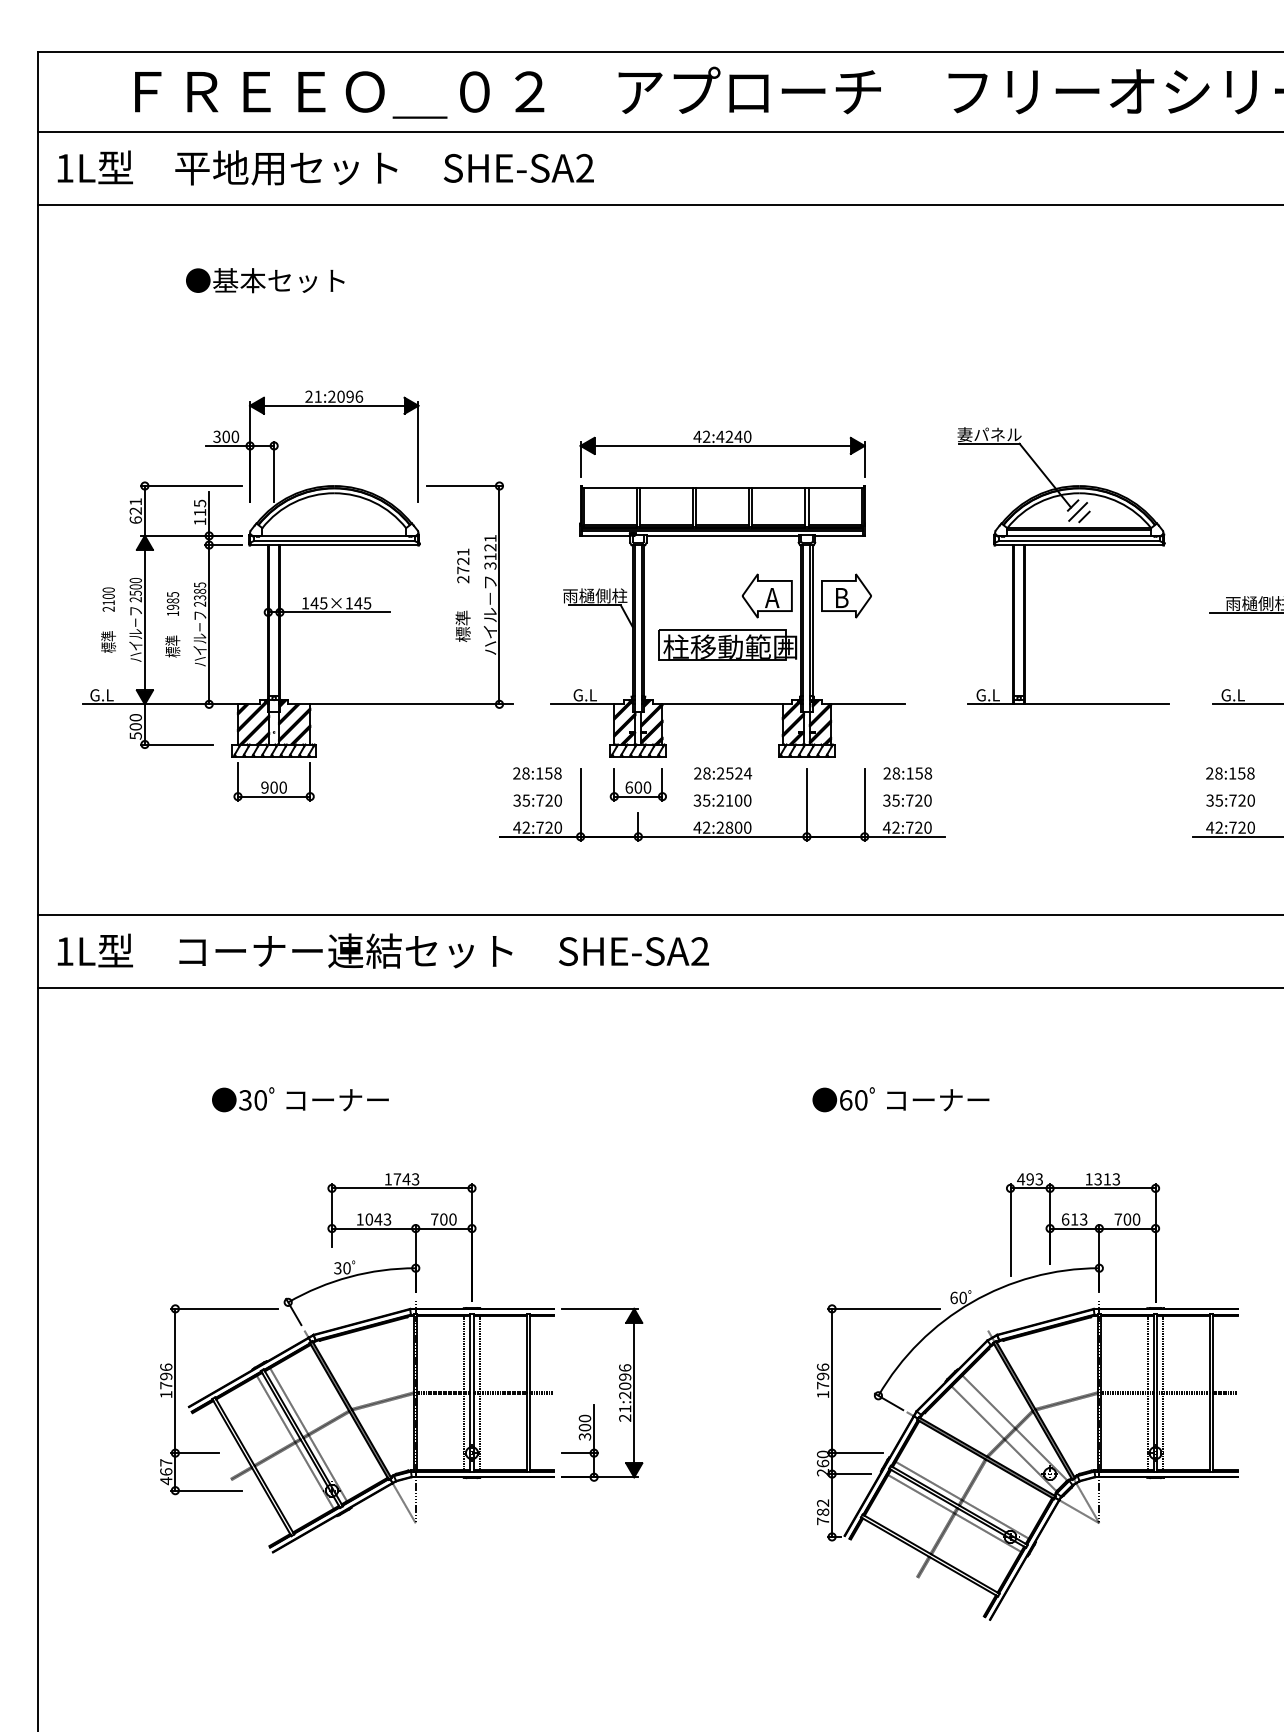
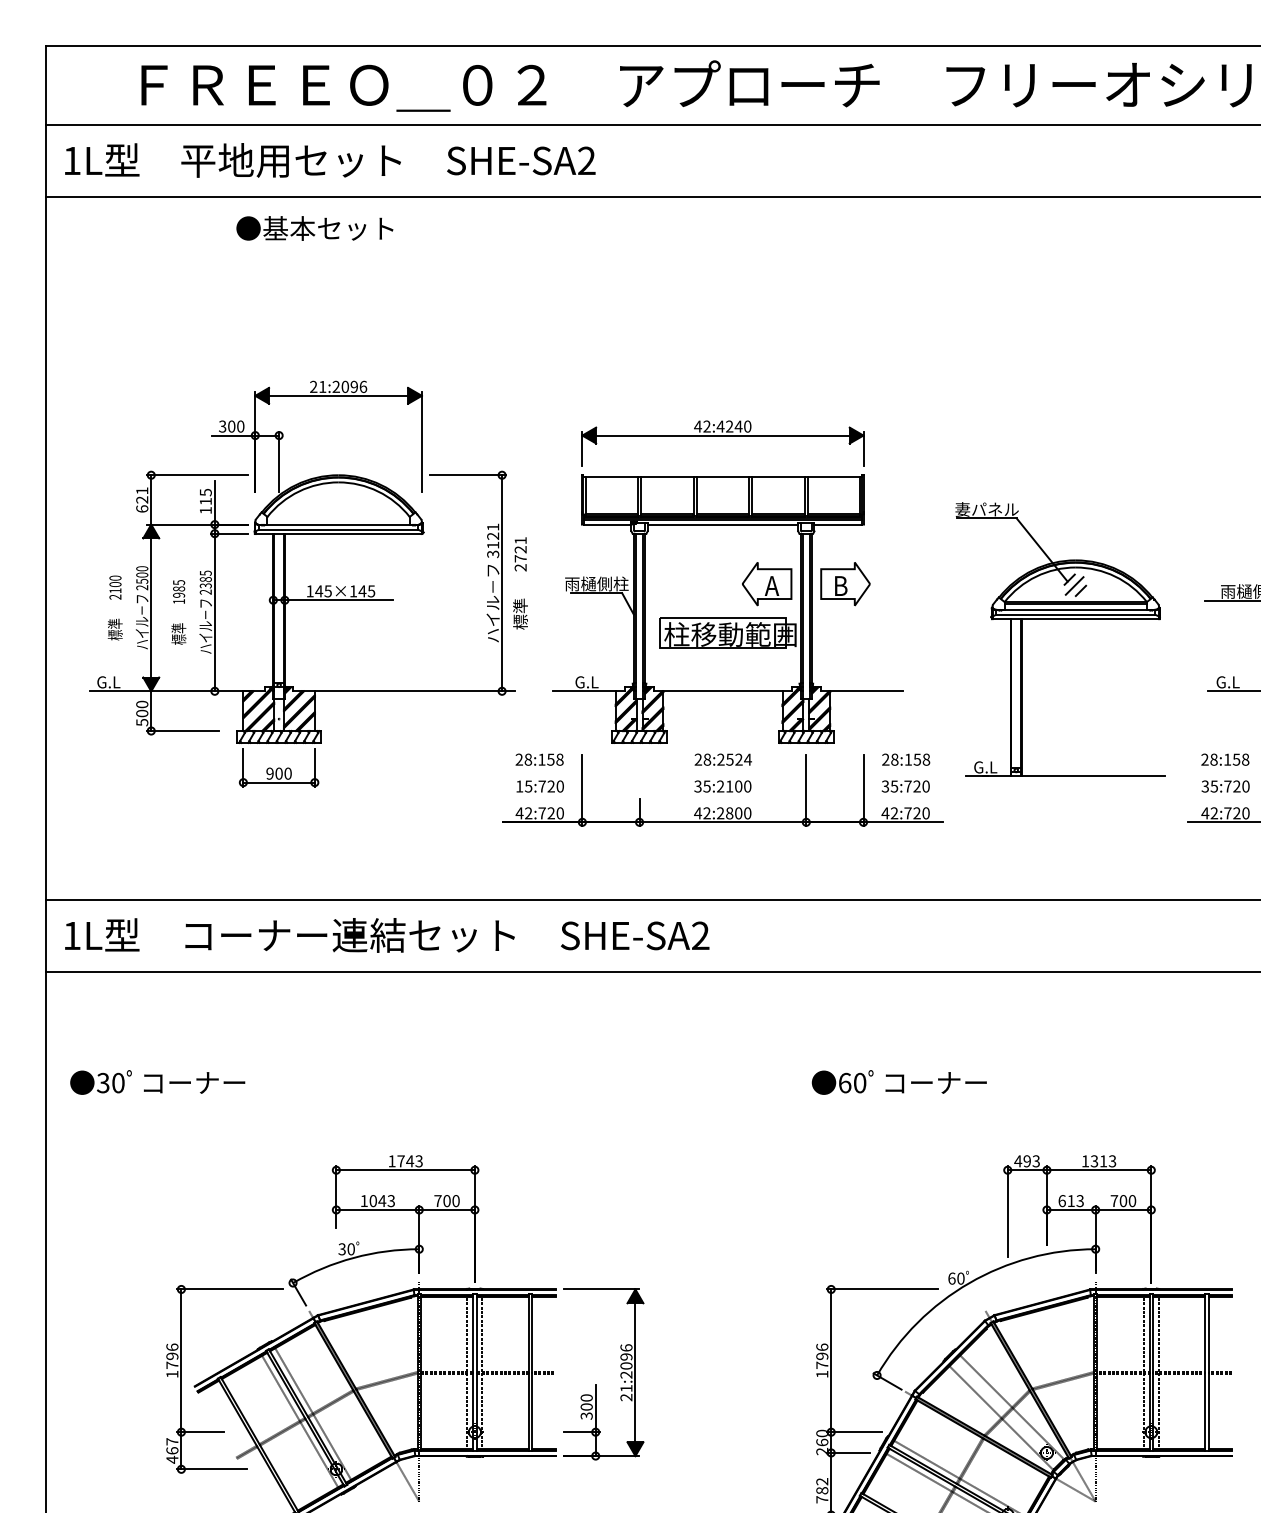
text: (265, 280) -> (315, 228), moved
part: (1063, 545) -> (1060, 619), moved
text: (462, 594) -> (519, 582), moved
part: (637, 784) -> (638, 770), removed
text: (516, 800) -> (518, 786), 35:720 -> 15:720
text: (300, 1099) -> (157, 1082), moved

